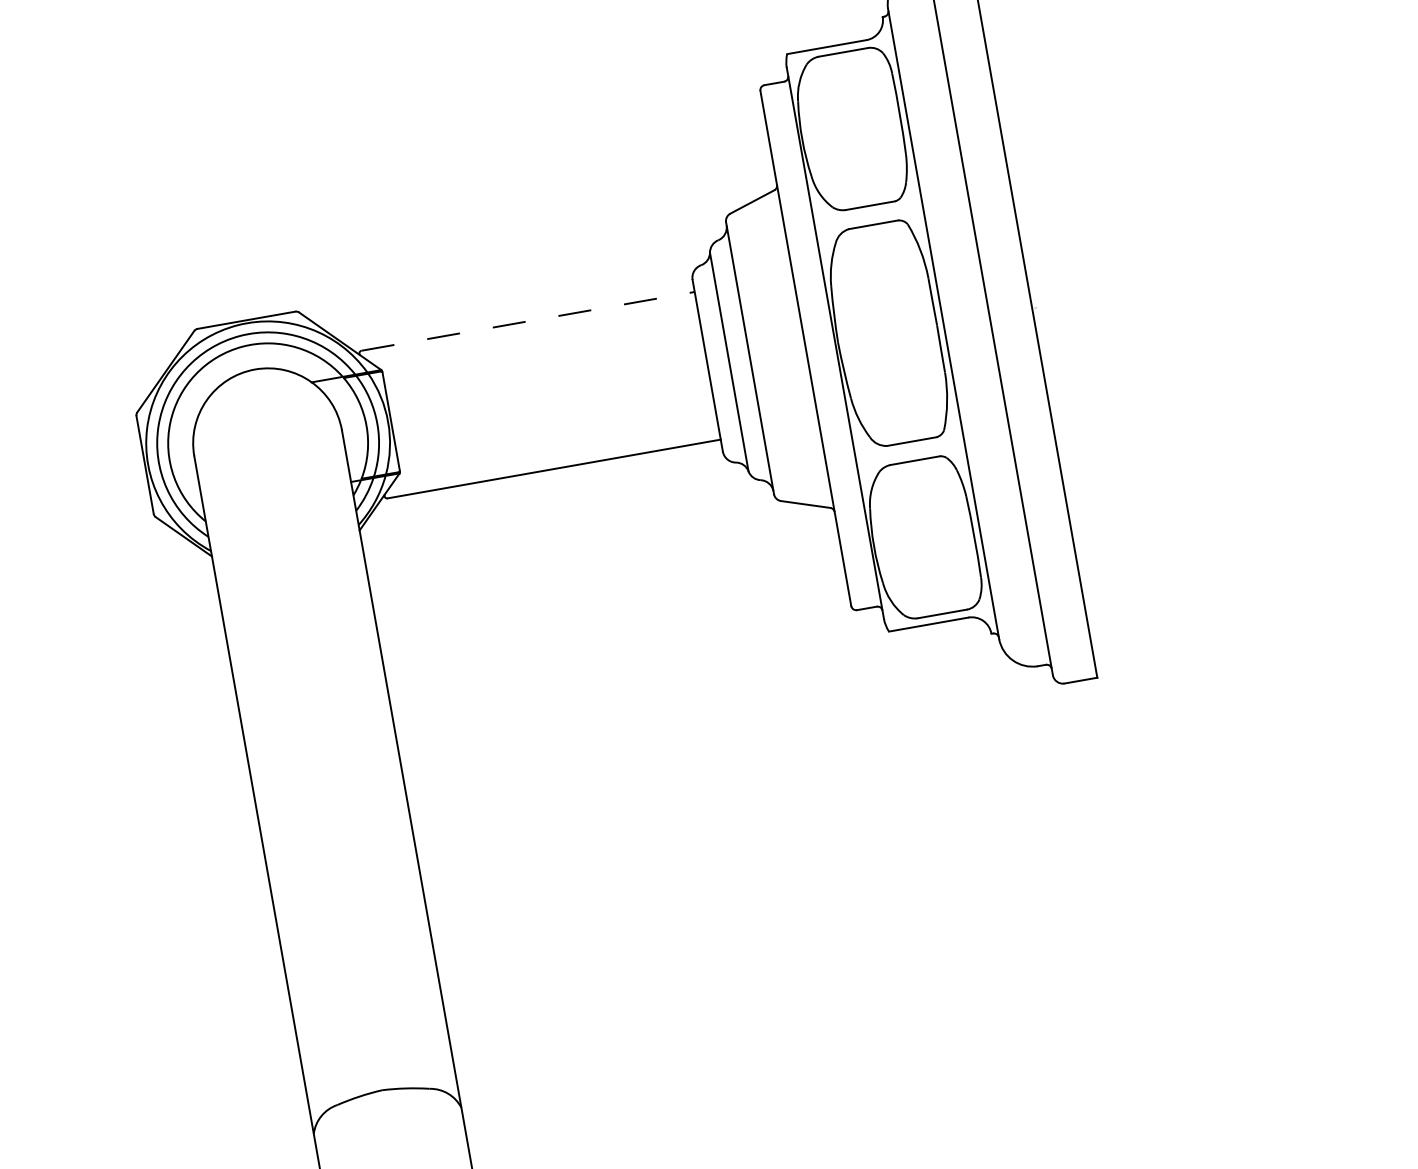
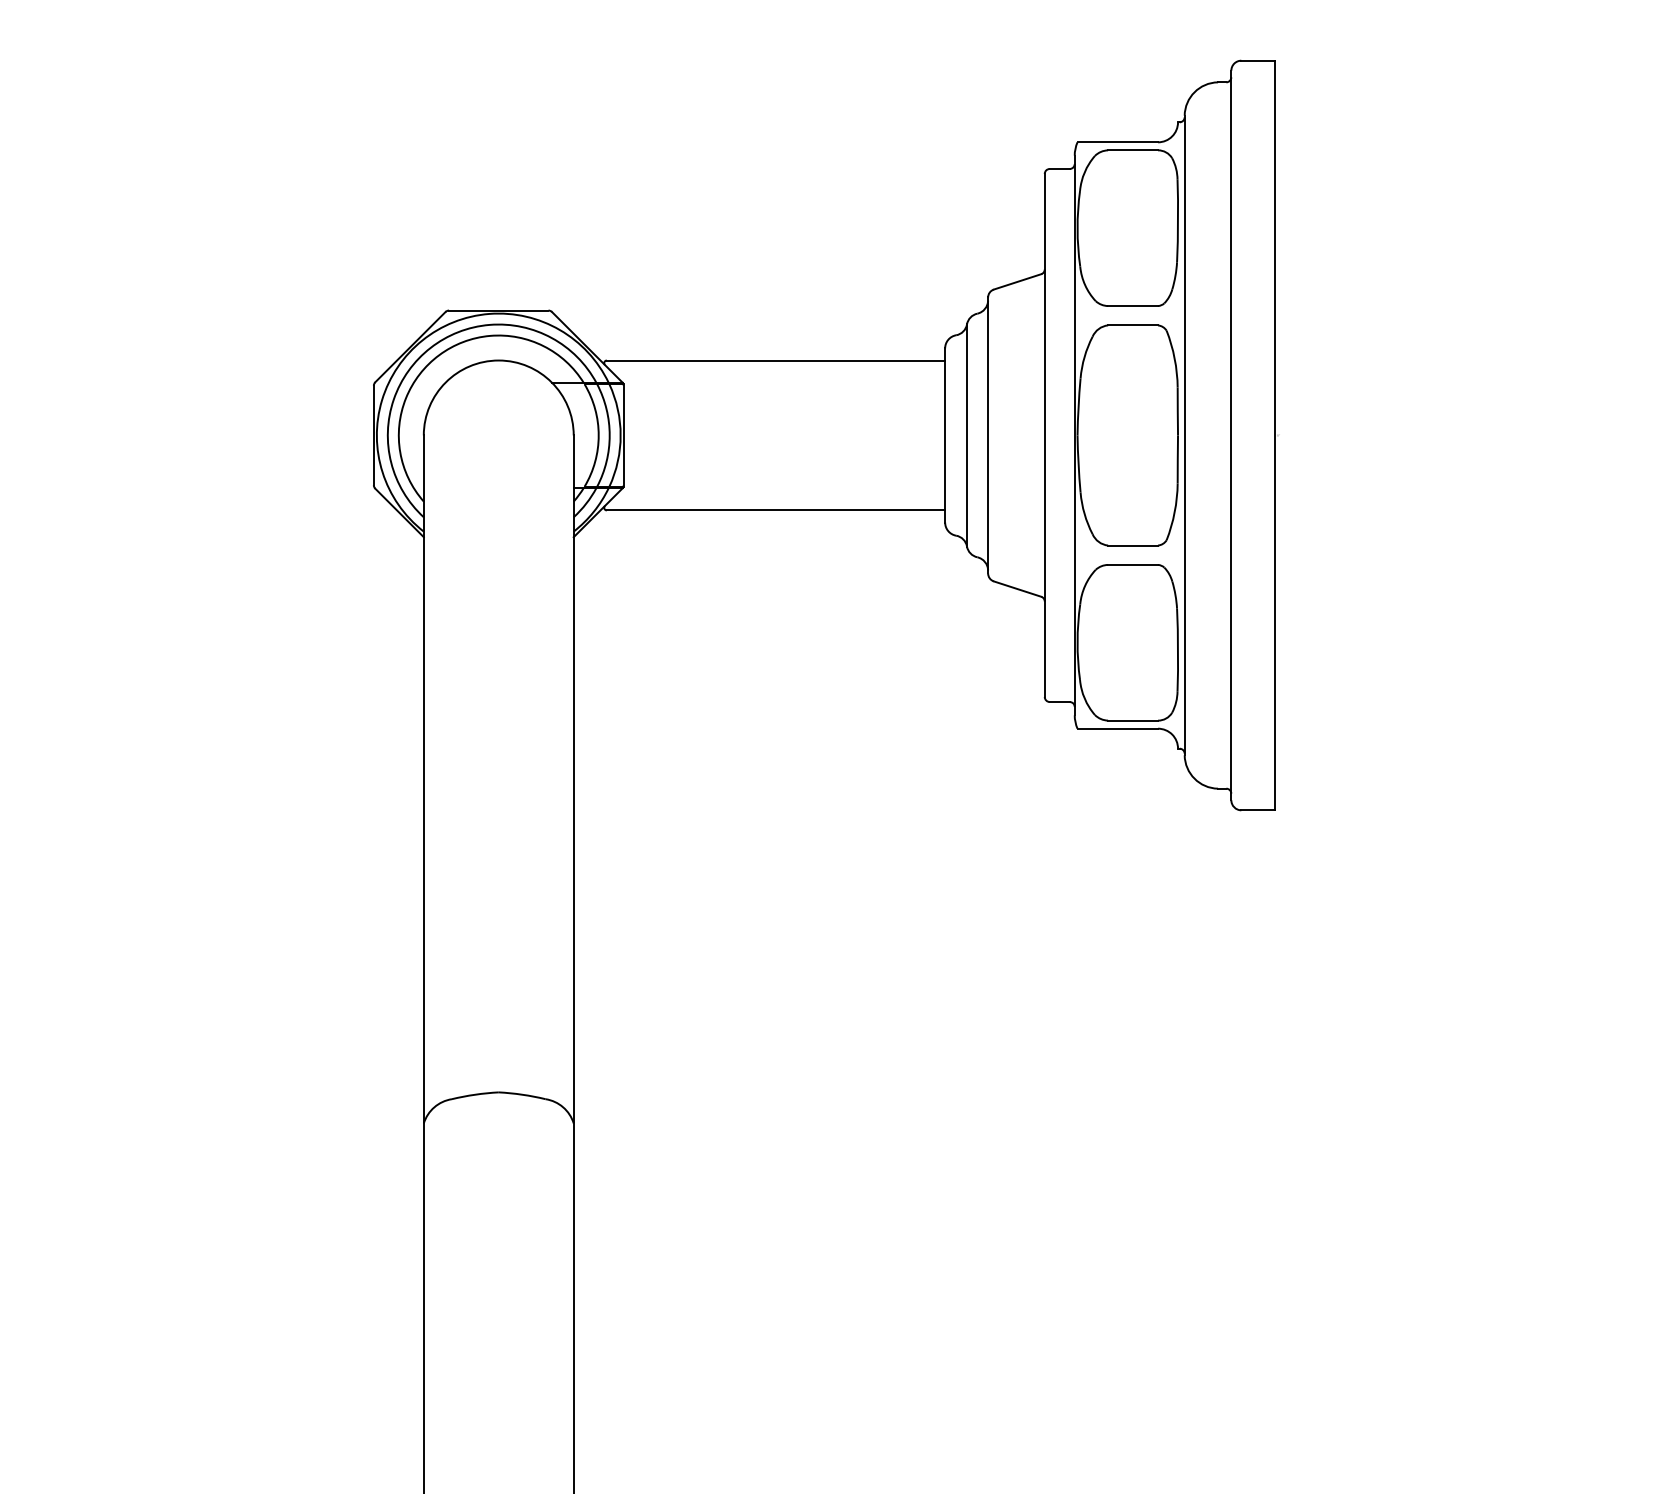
line: (528, 321) -> (776, 360), dashed -> solid

